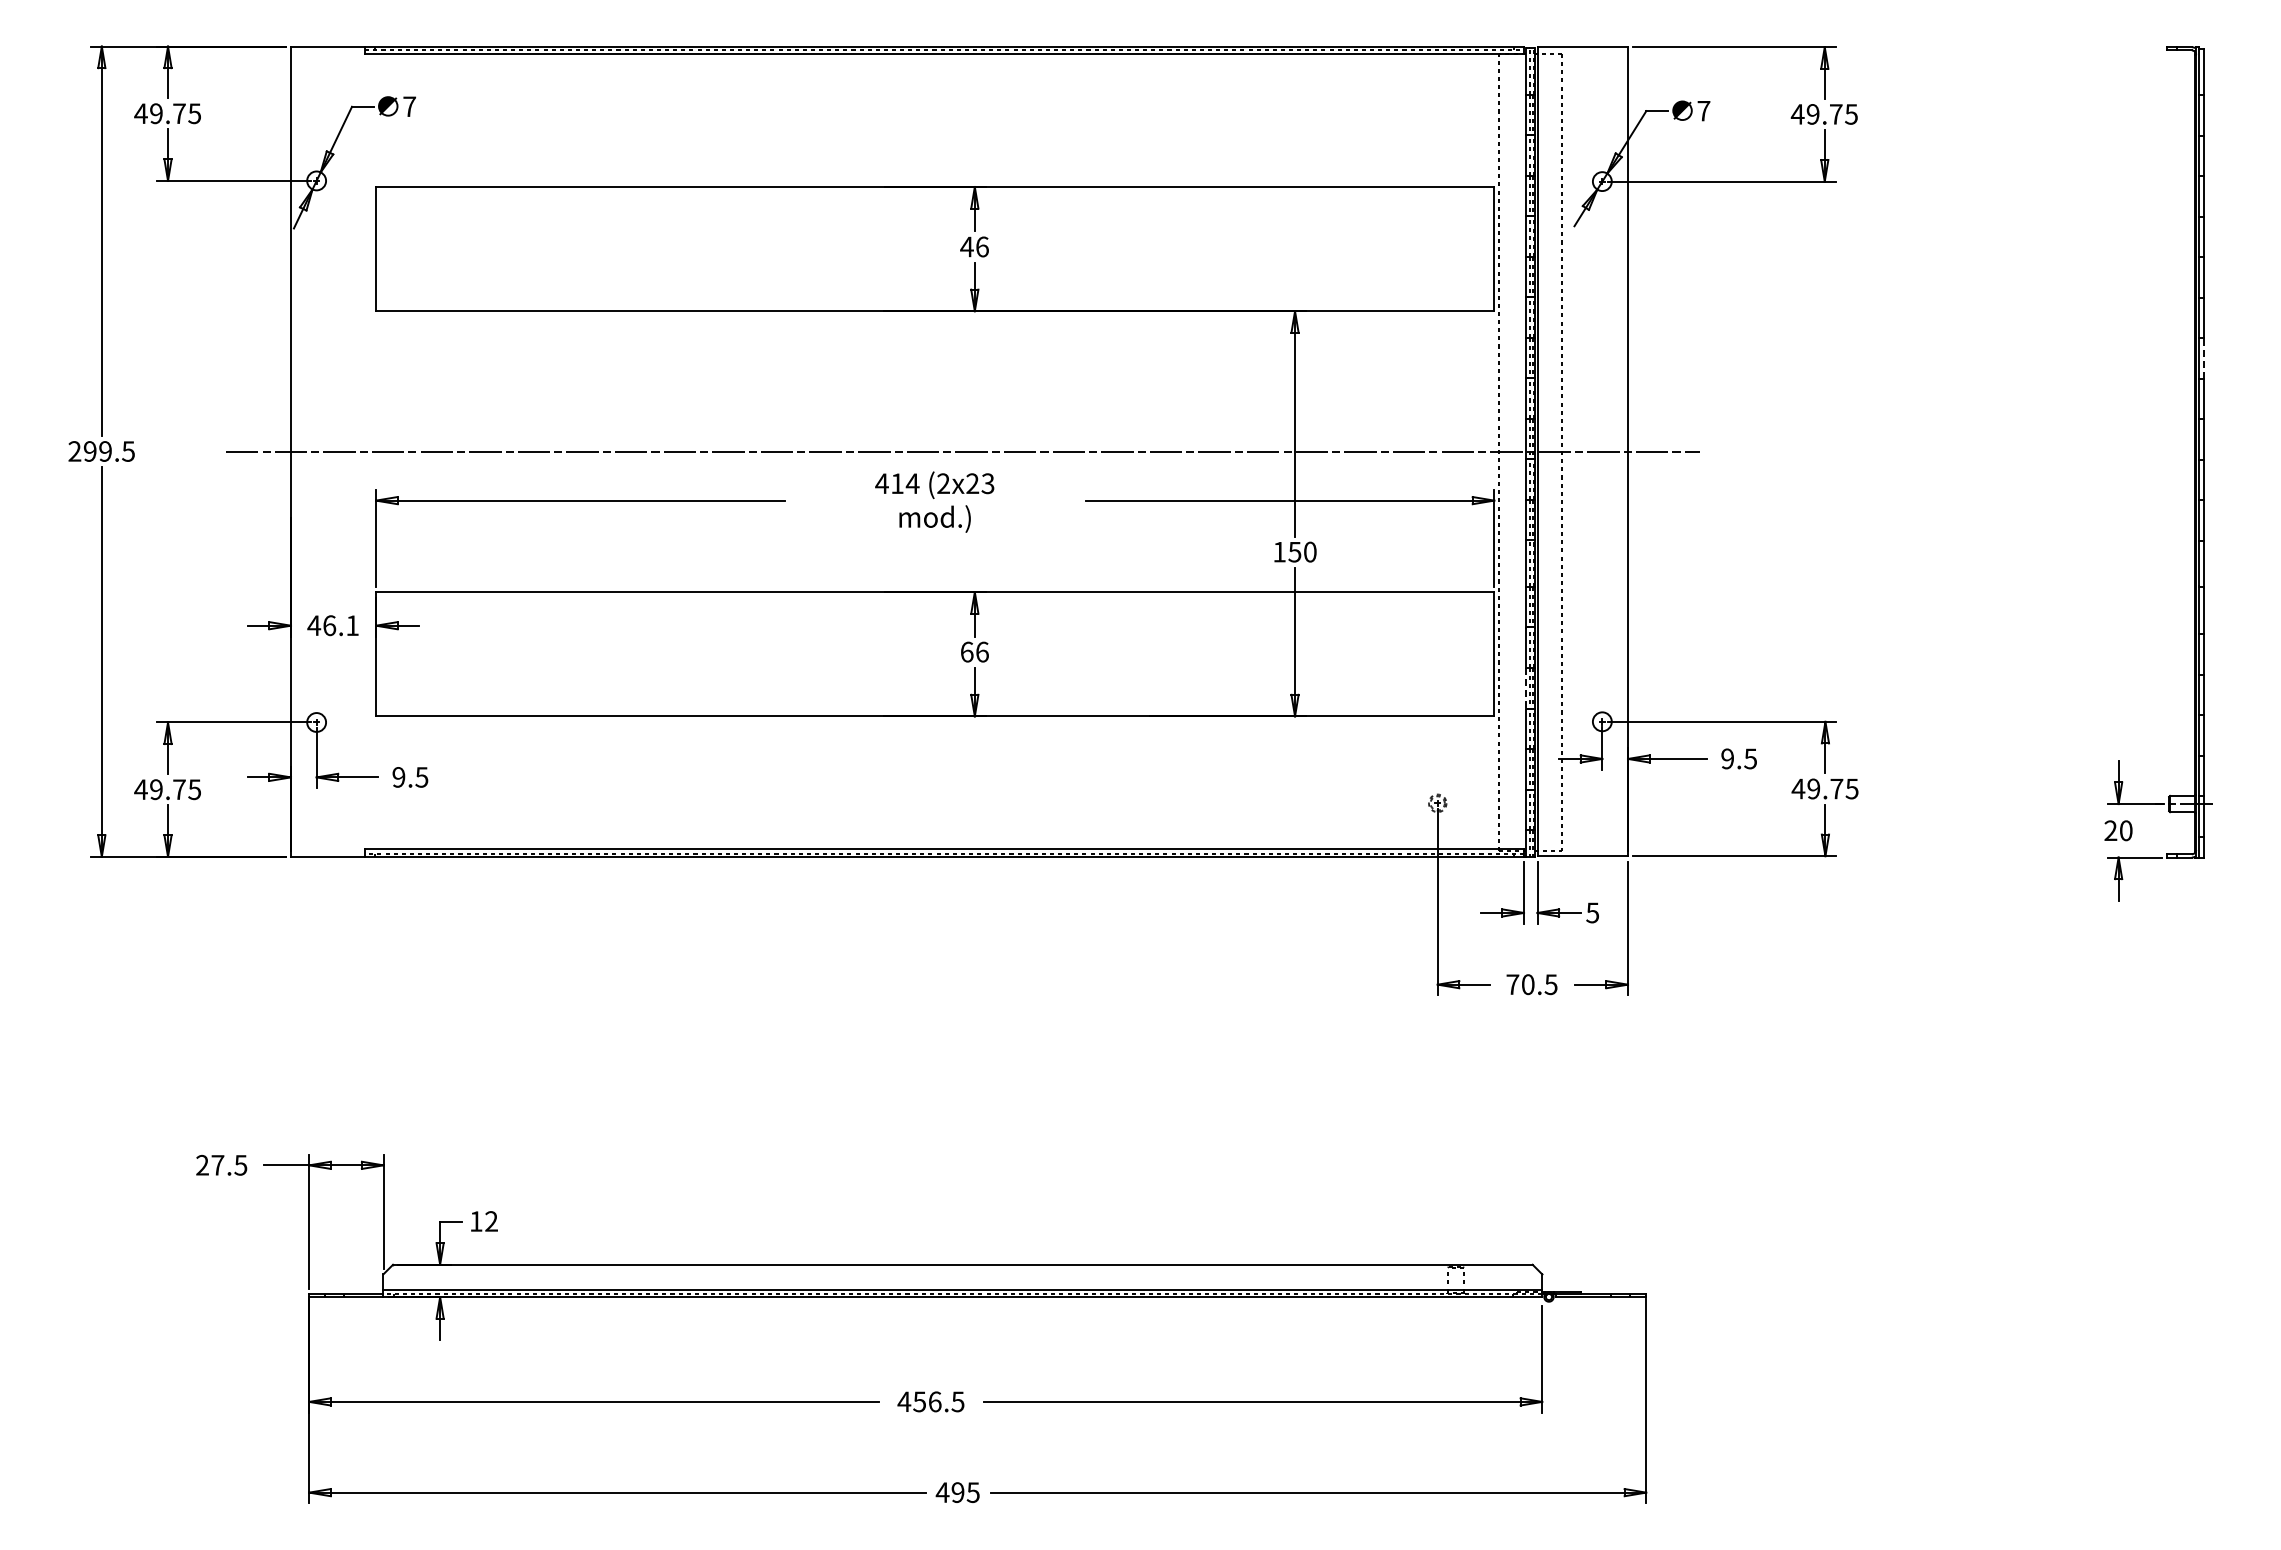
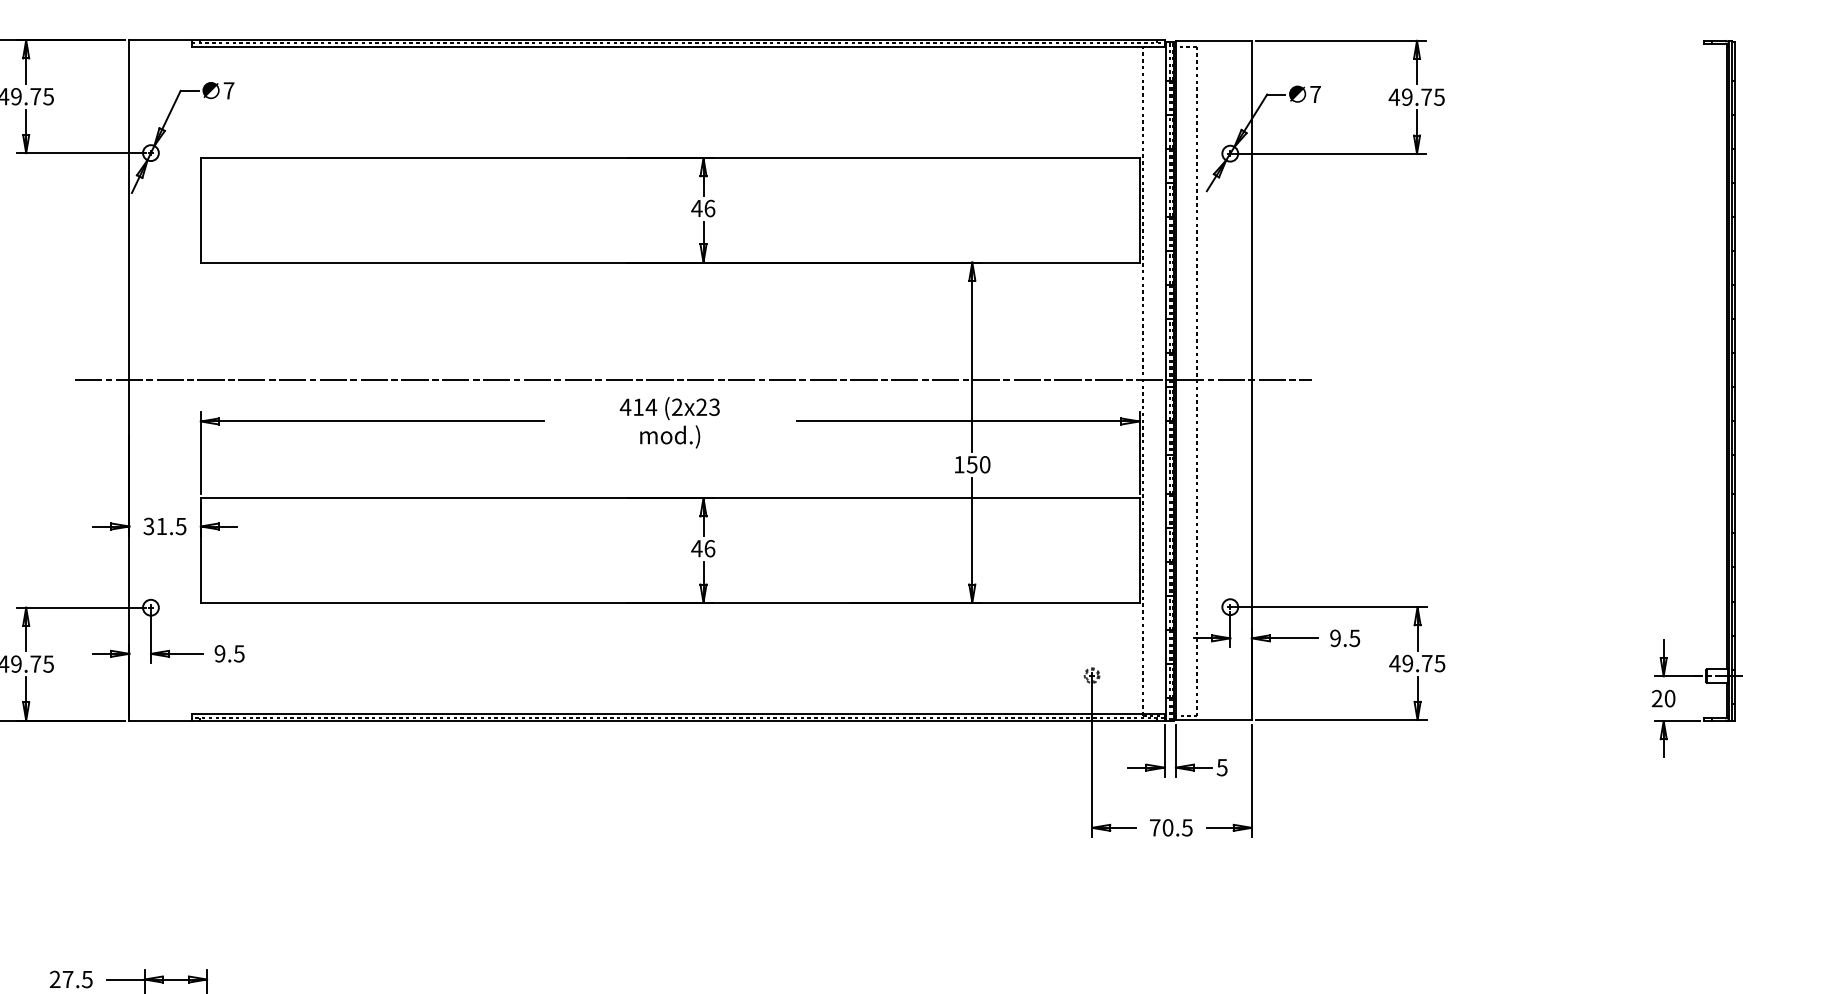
line: (2204, 358) -> (1735, 302), dashed -> solid
text: (332, 625) -> (164, 526), 46.1 -> 31.5
text: (966, 651) -> (696, 548), 66 -> 46
line: (1525, 688) -> (1165, 579), dashed -> solid

